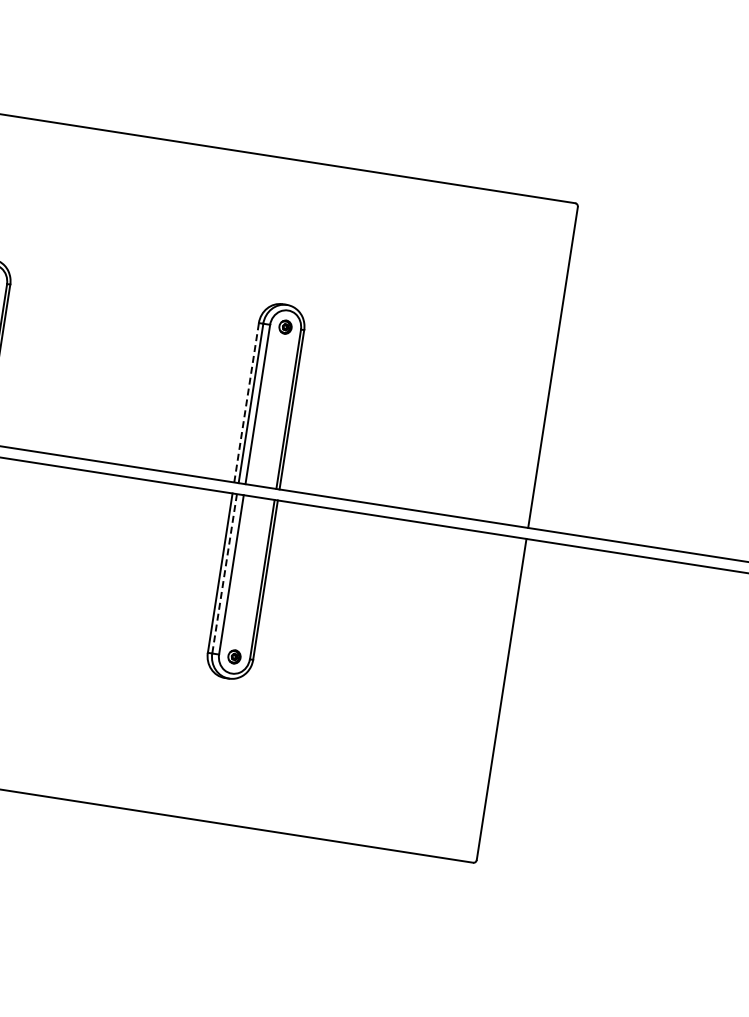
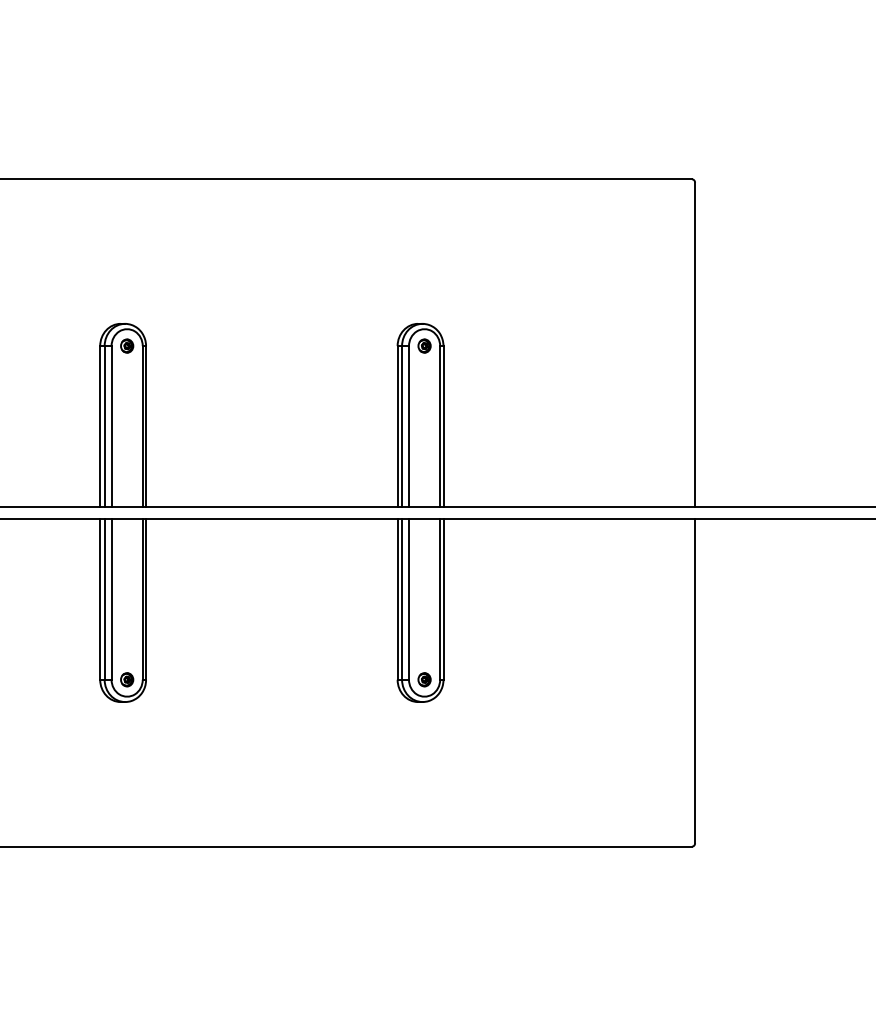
line: (246, 402) -> (397, 426), dashed -> solid
line: (224, 574) -> (402, 599), dashed -> solid

